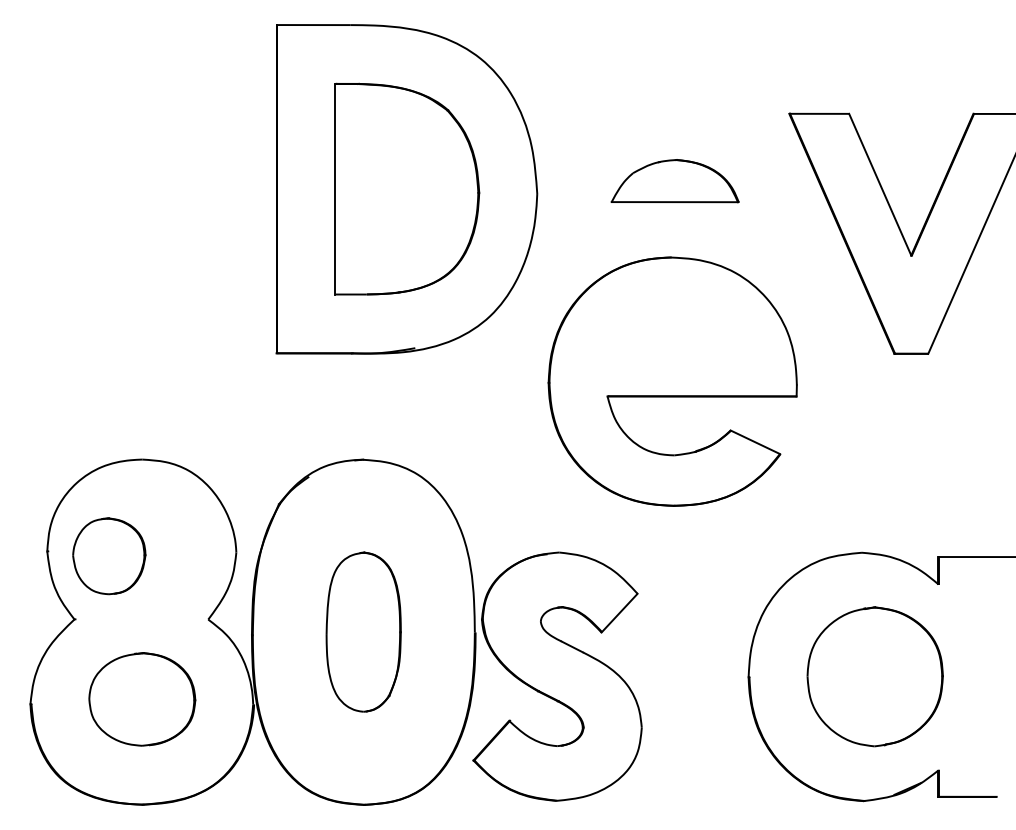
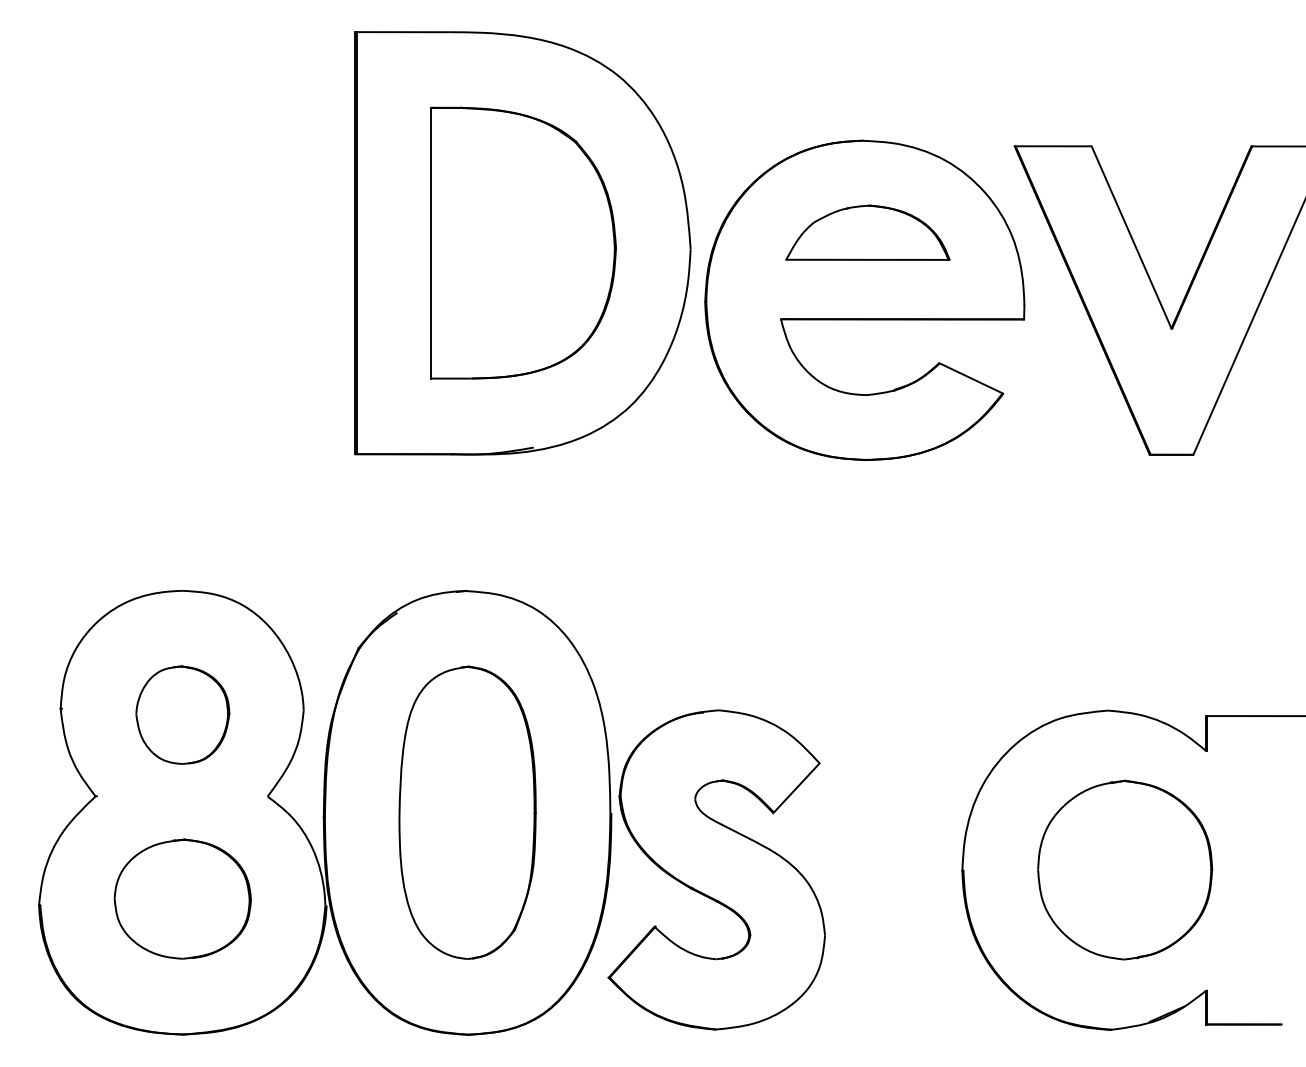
part: (672, 381) -> (864, 300), moved
part: (109, 556) -> (183, 715), moved
part: (363, 631) -> (467, 811), size x1.43

